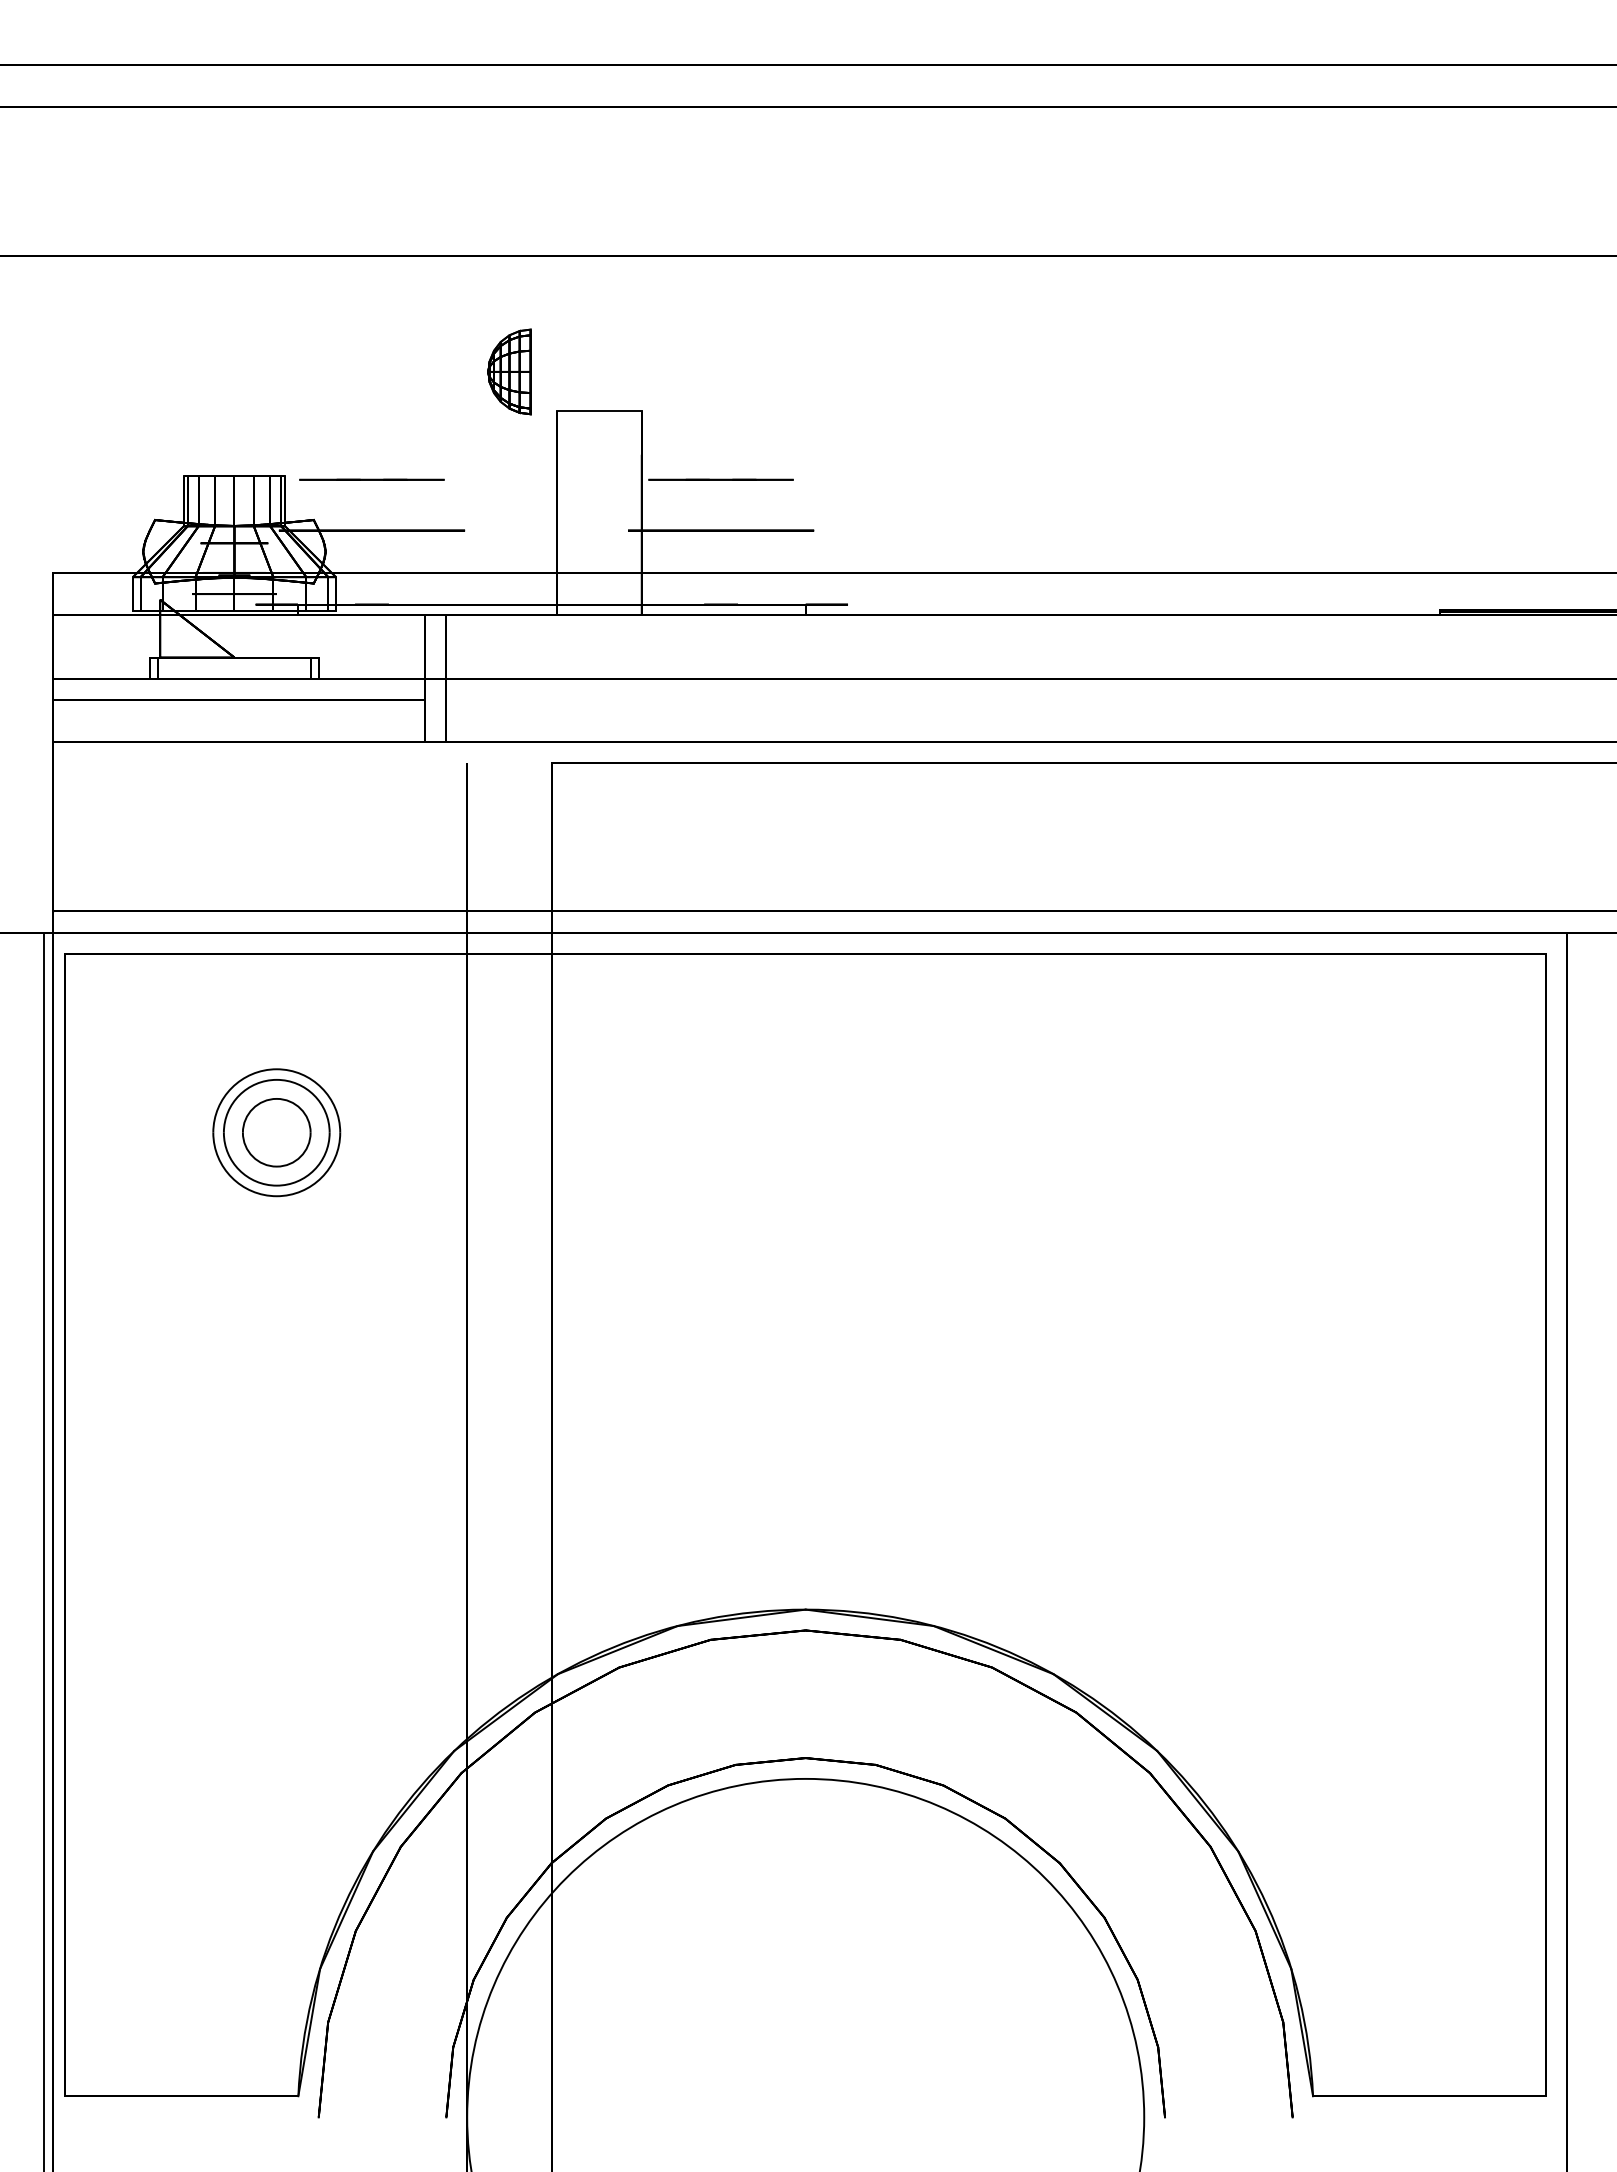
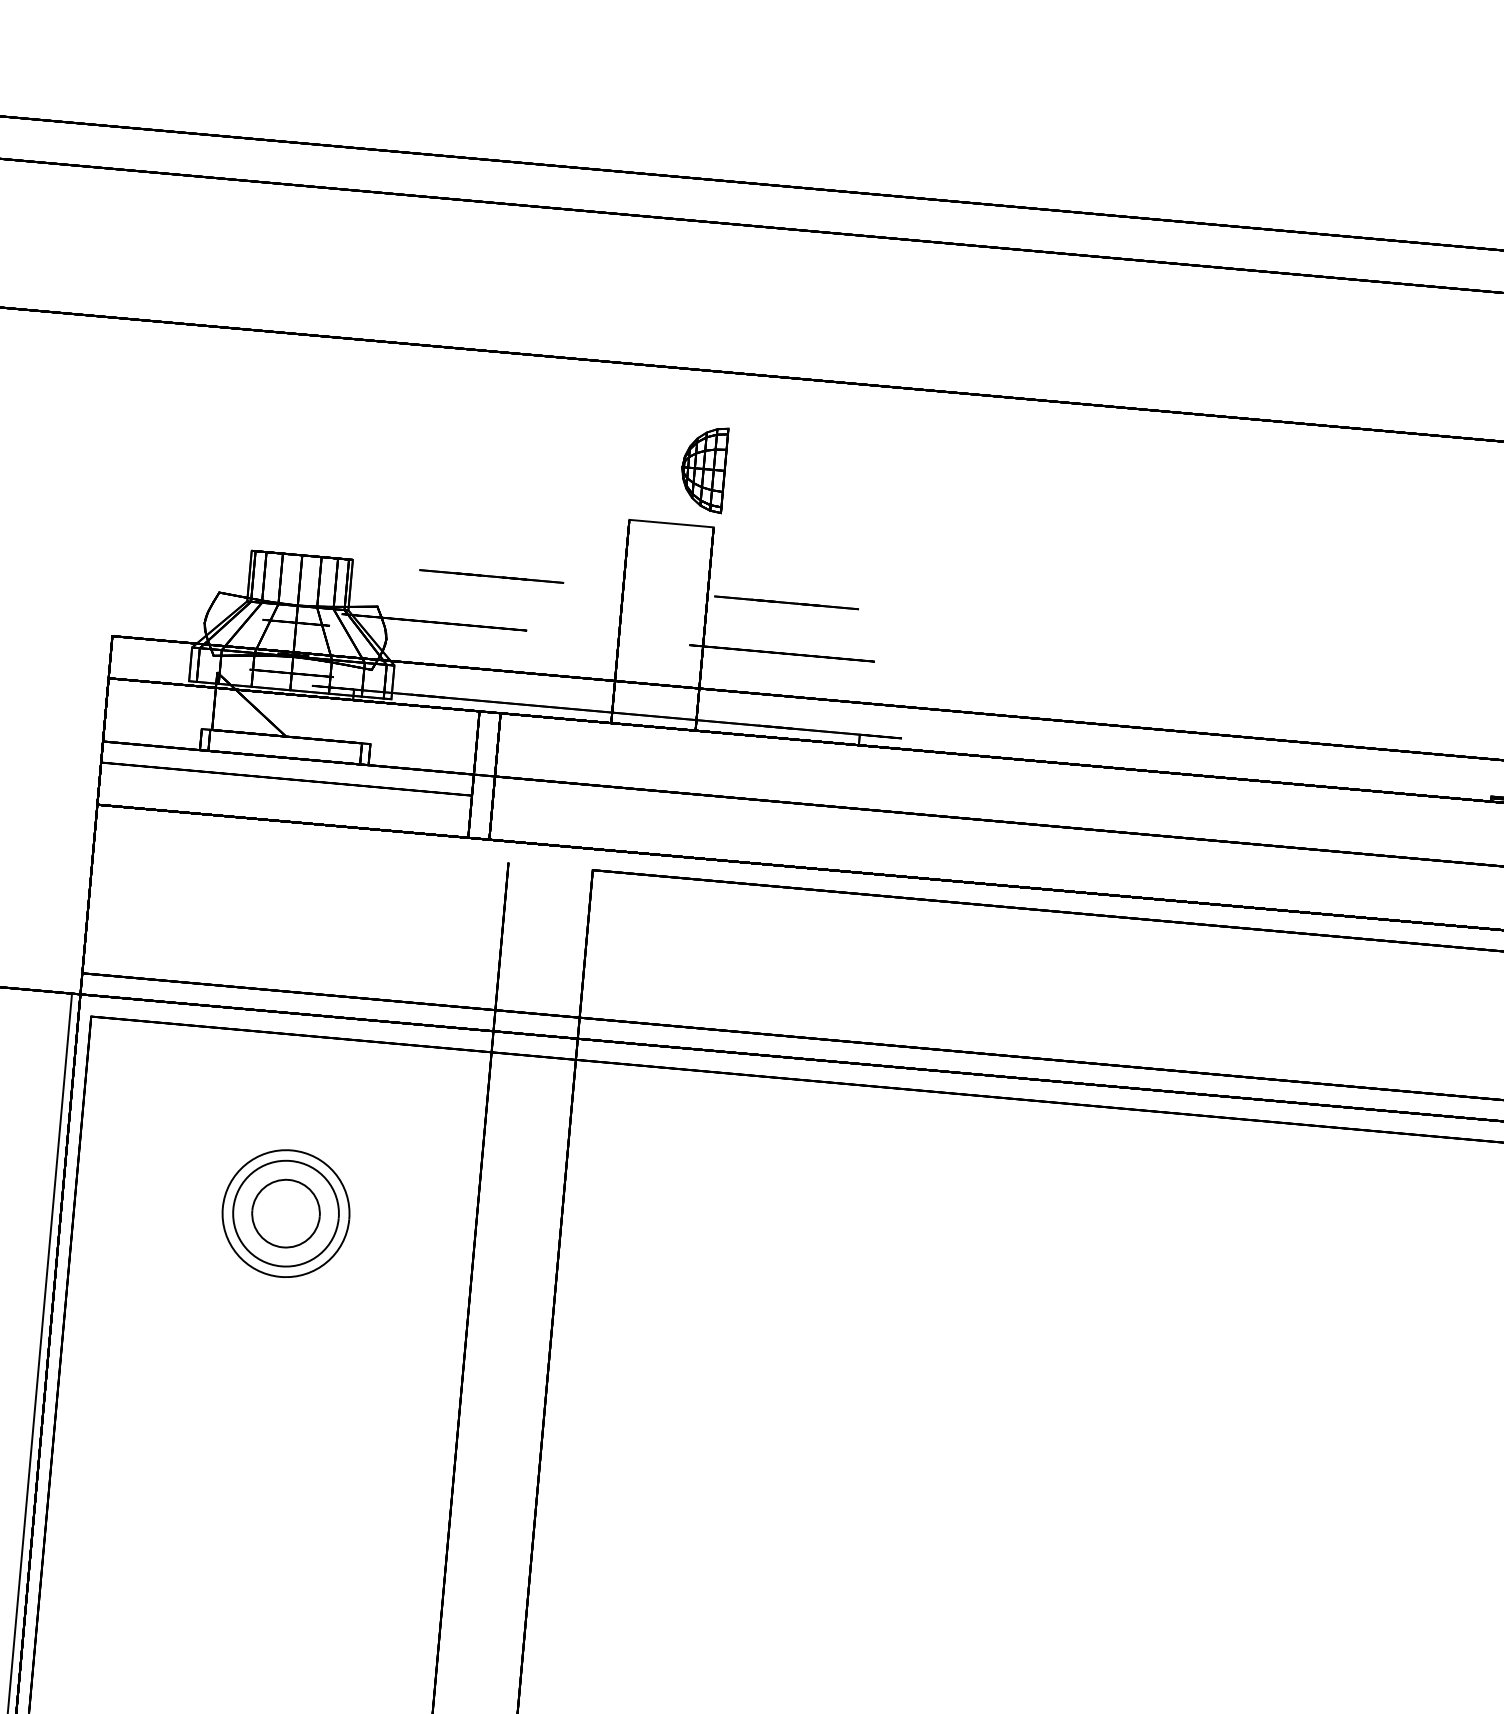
part: (509, 371) -> (703, 468), moved
line: (371, 479) -> (491, 576), moved

